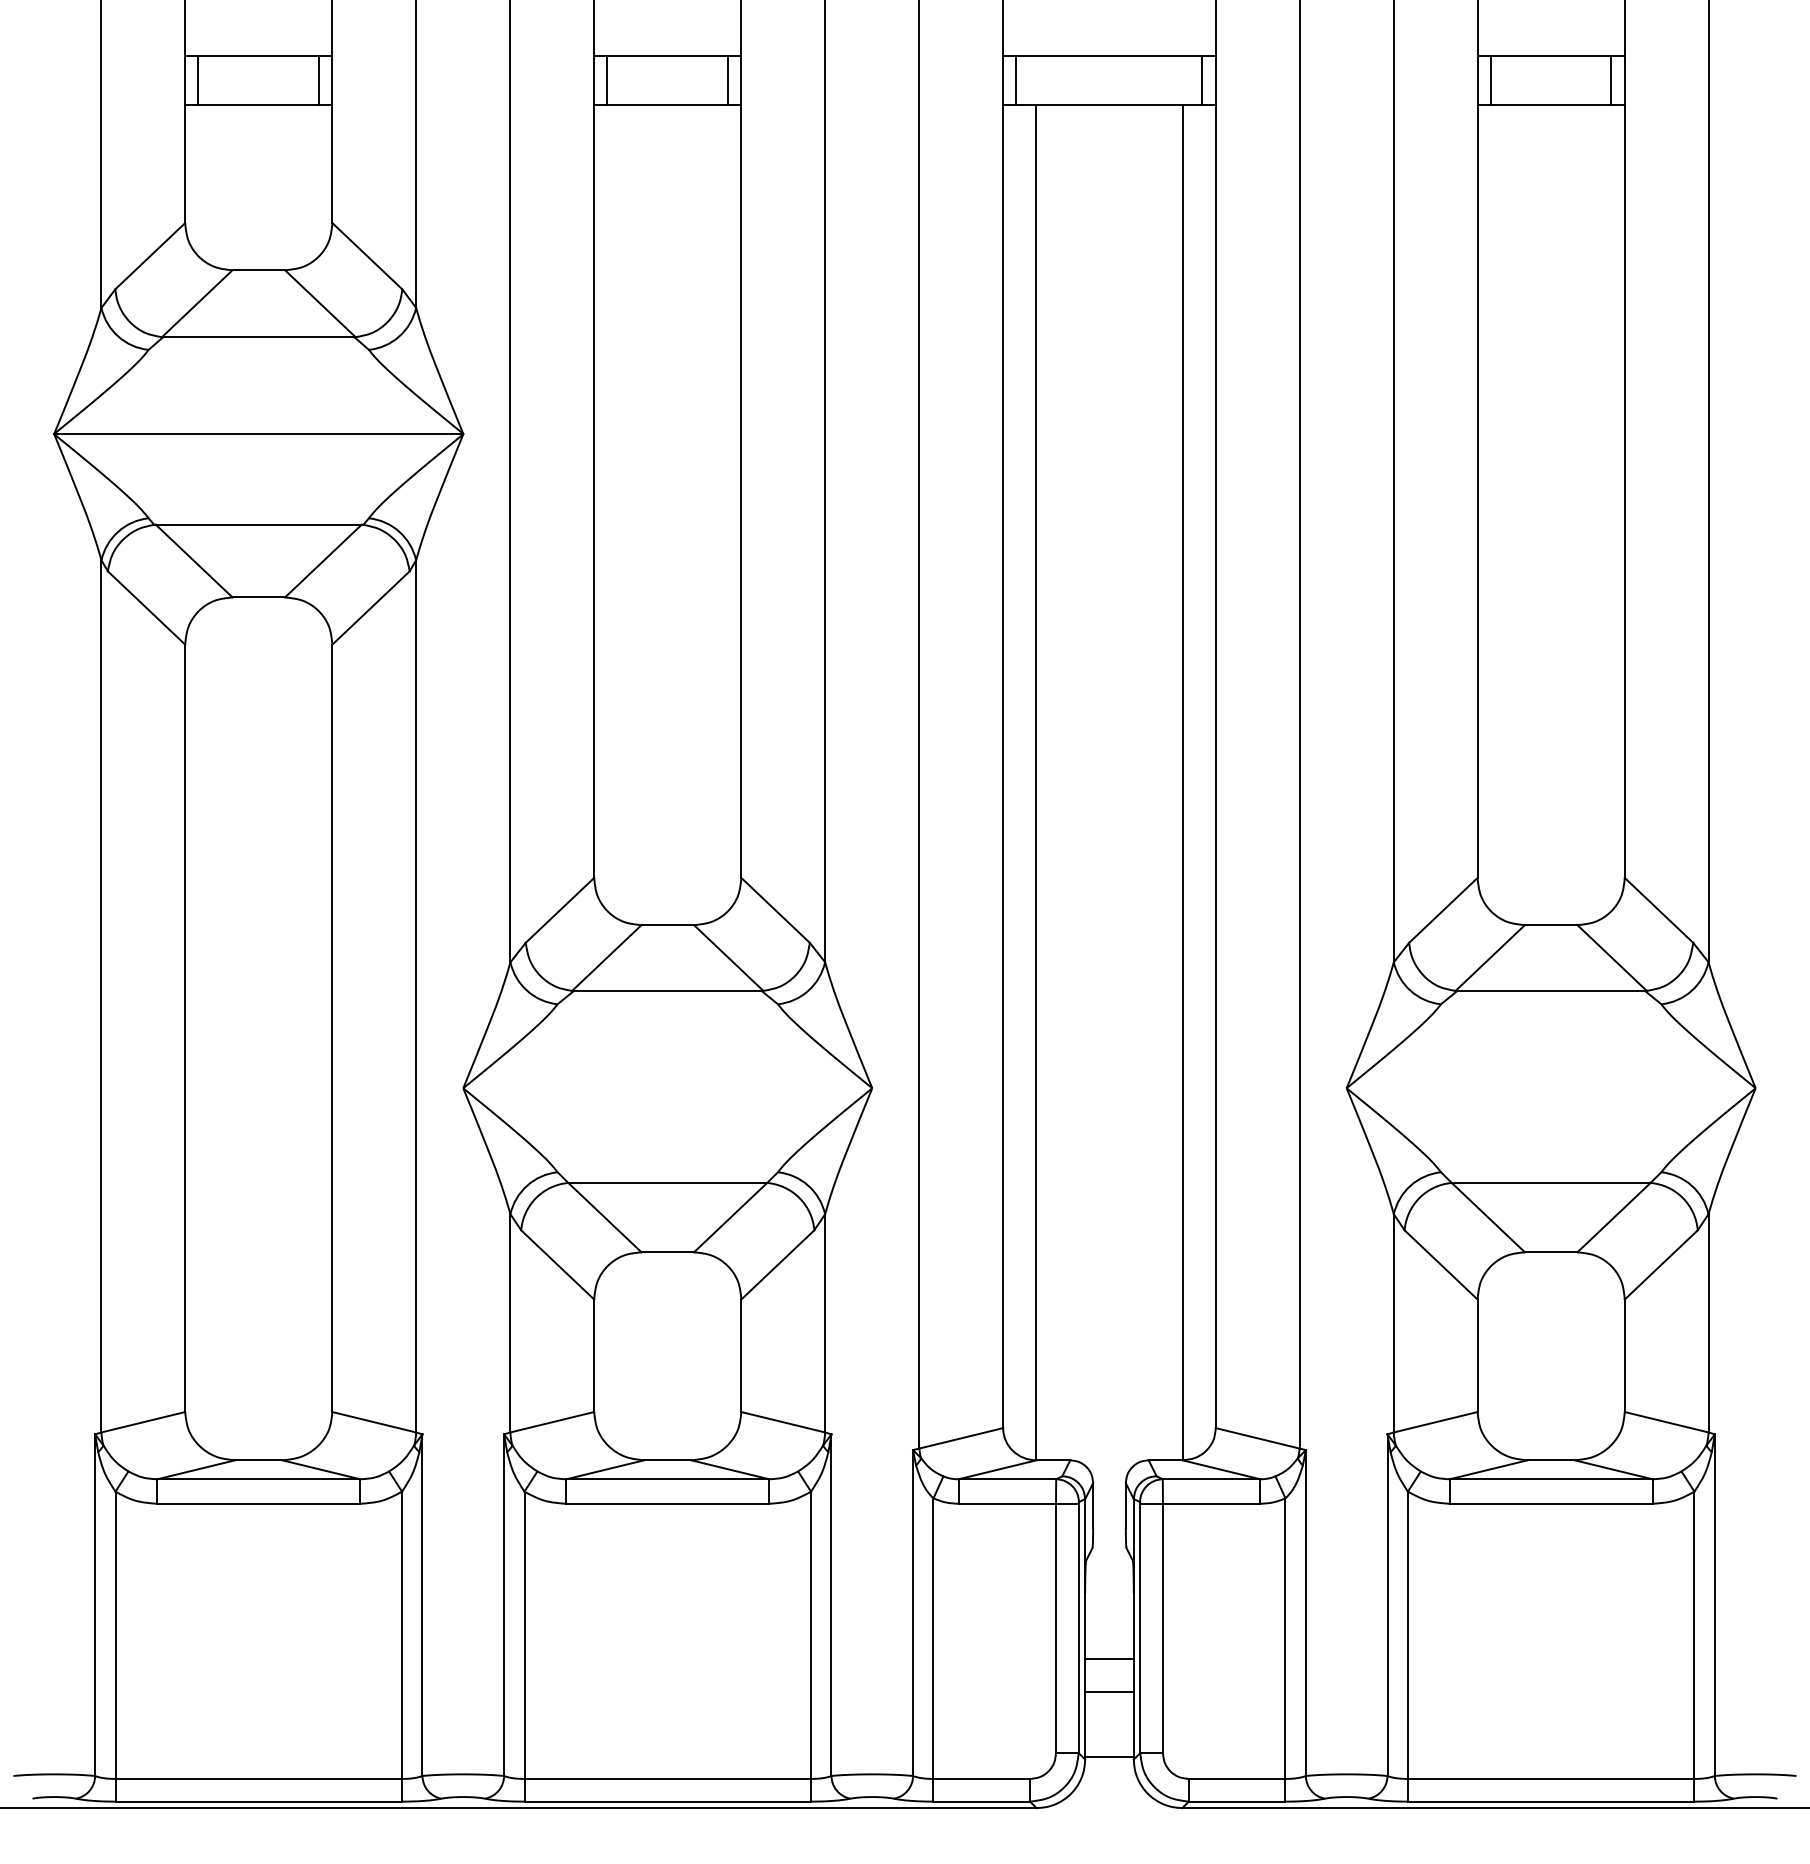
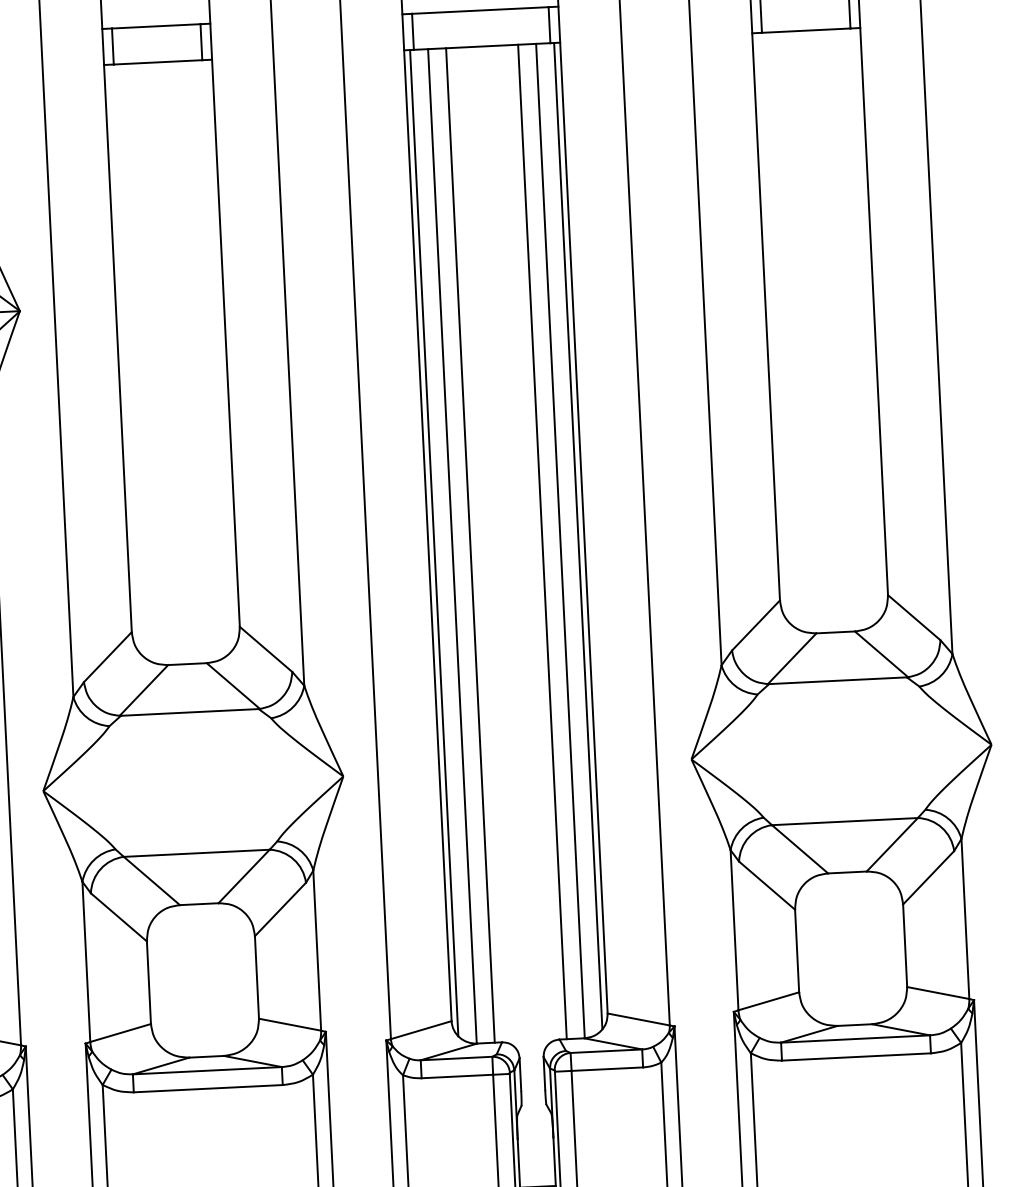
line: (1011, 776) -> (434, 542), added
line: (1207, 776) -> (578, 535), added
line: (1060, 782) -> (470, 545), added
line: (1158, 782) -> (542, 541), added

